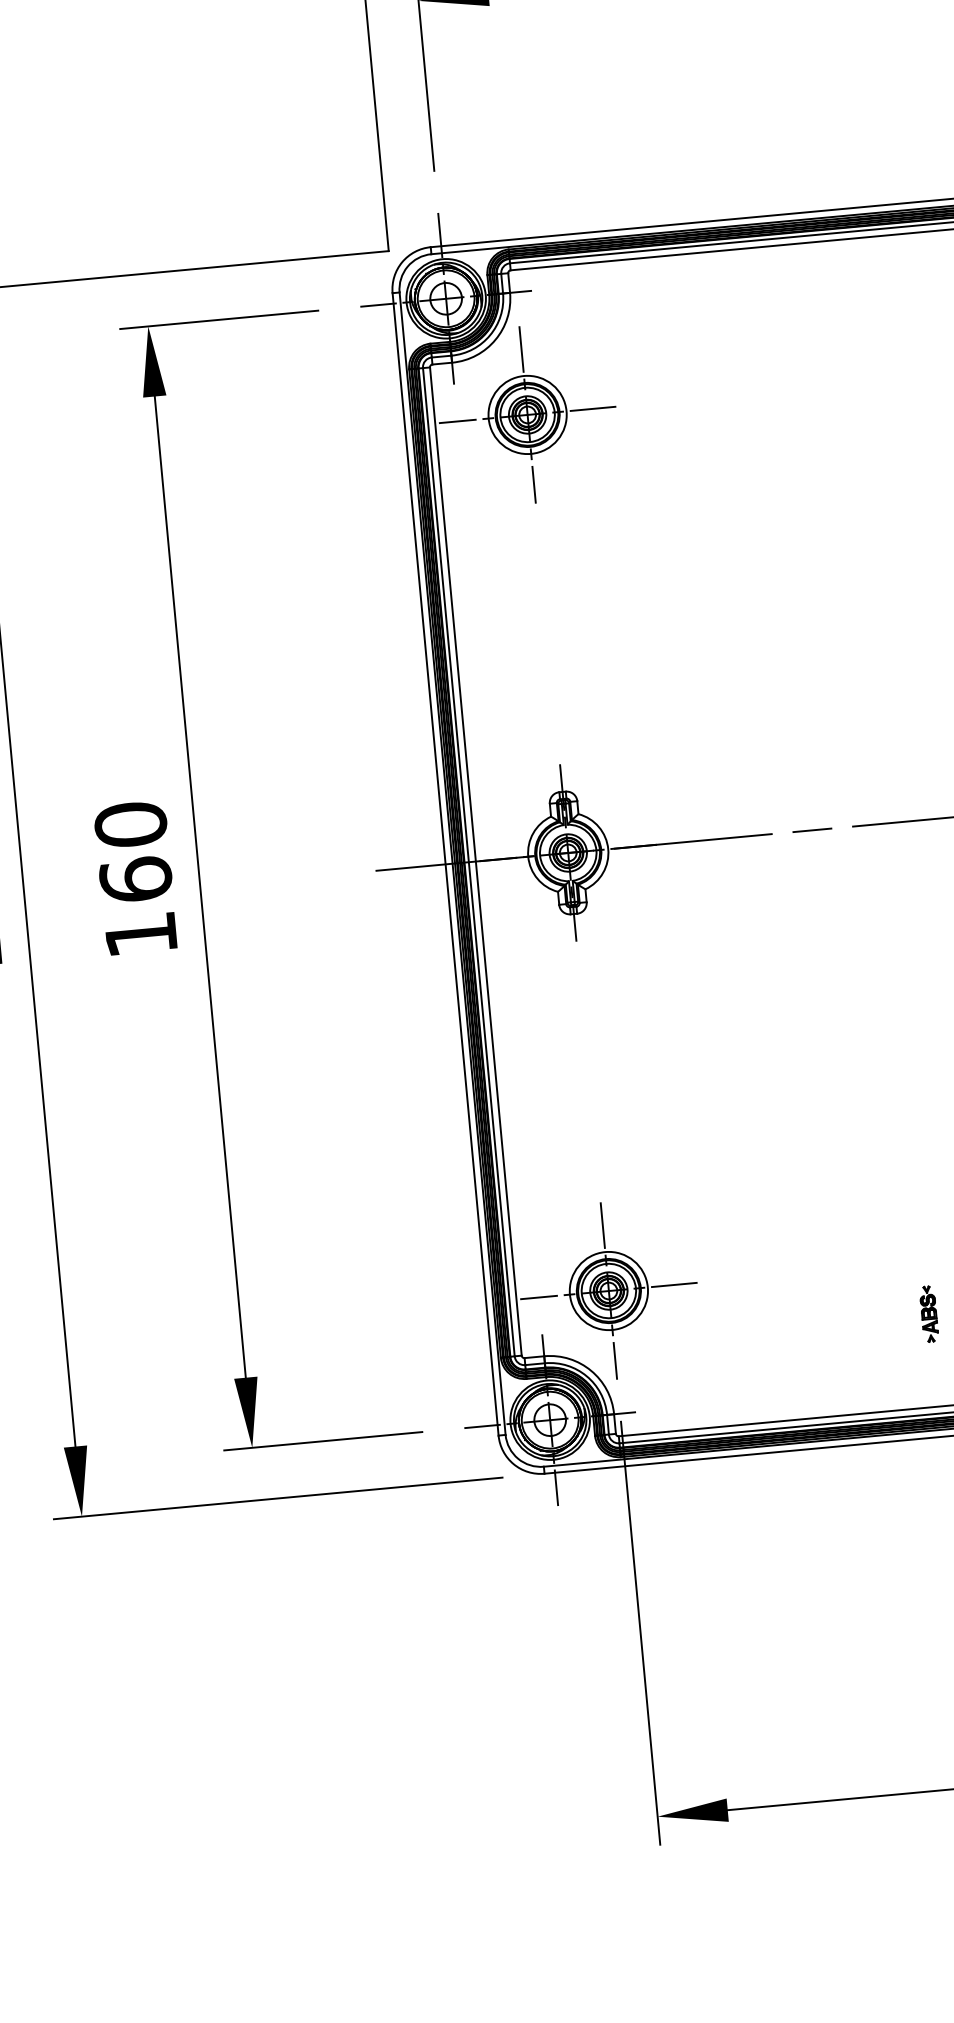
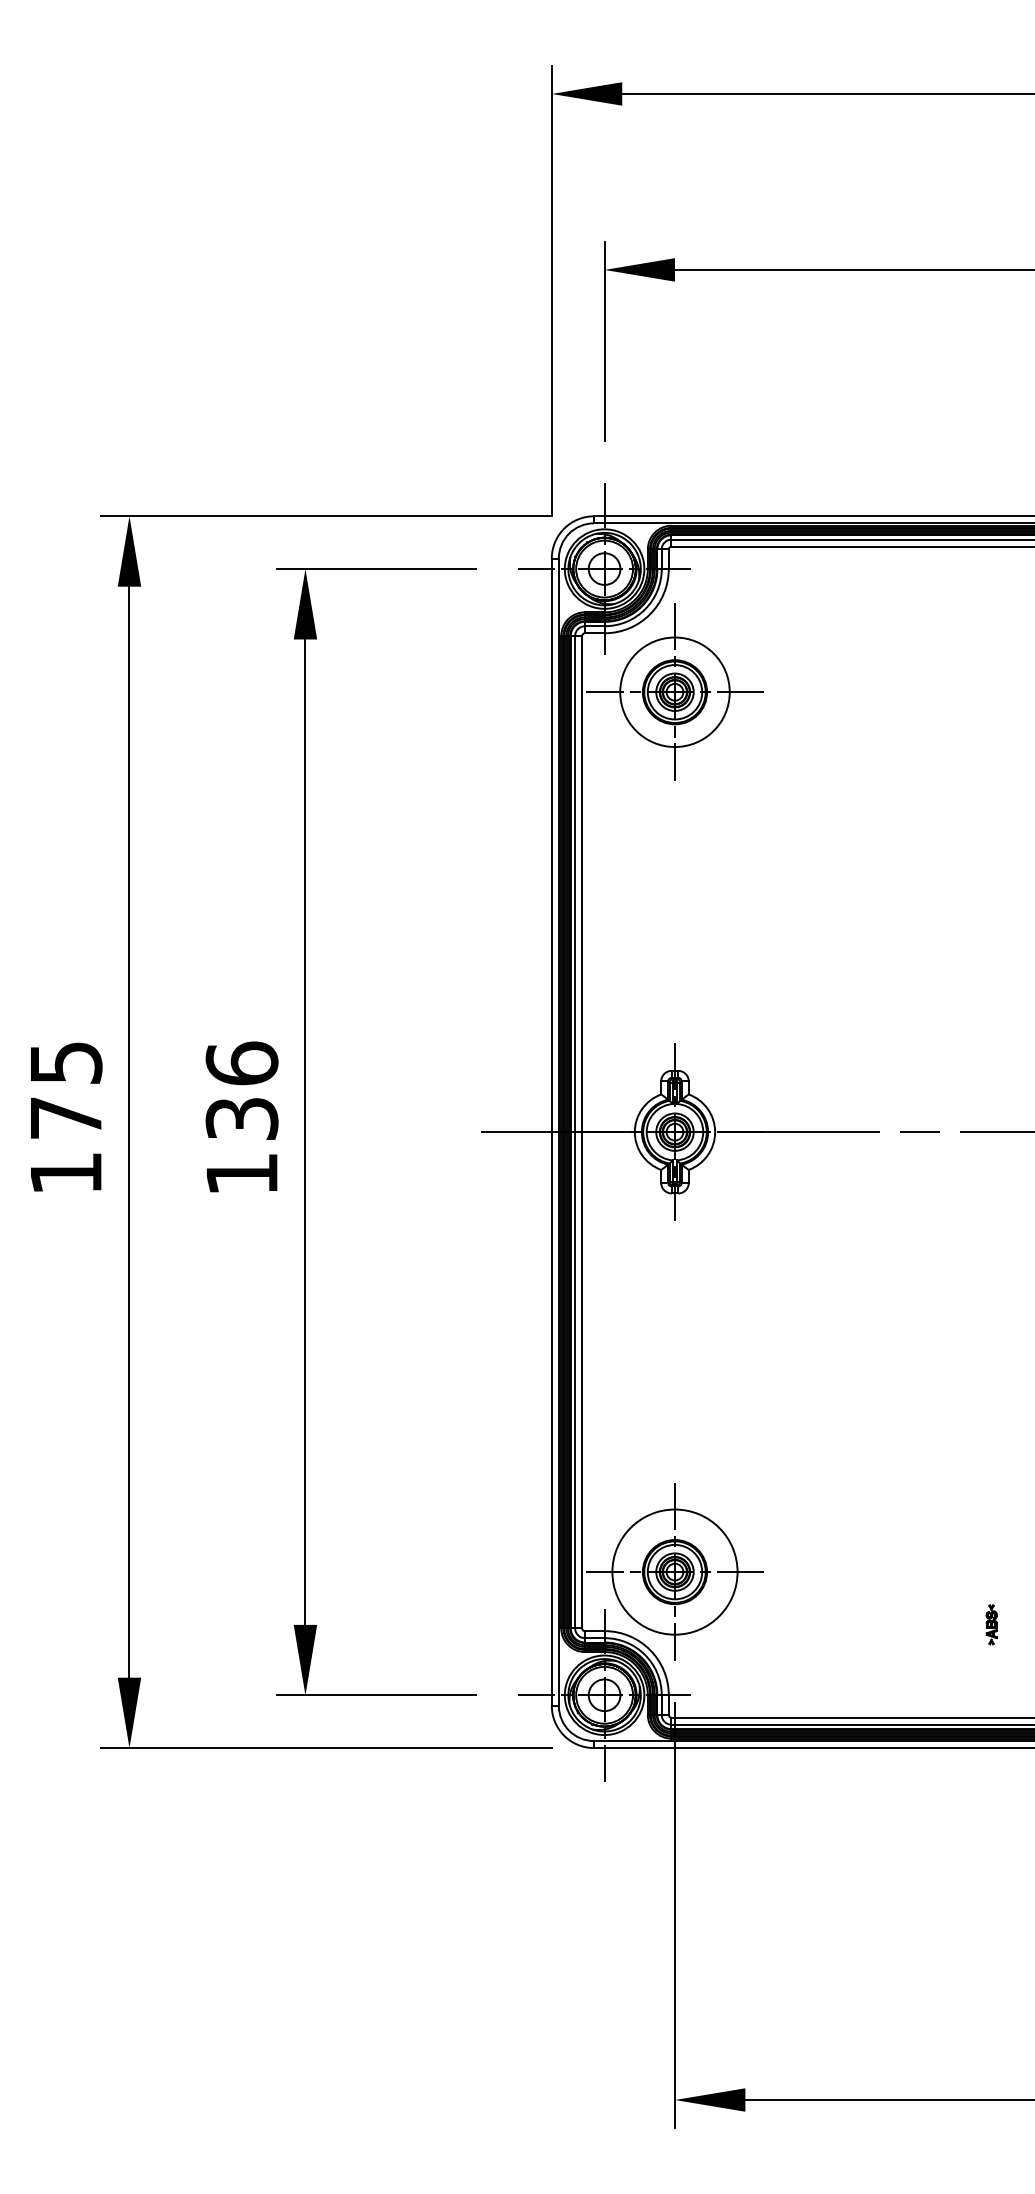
circle: (527, 415) -> (674, 692), size x1.4
text: (132, 851) -> (241, 1090), 160 -> 136
circle: (608, 1291) -> (674, 1572), size x1.6
part: (928, 1313) -> (991, 1624), size x0.7

